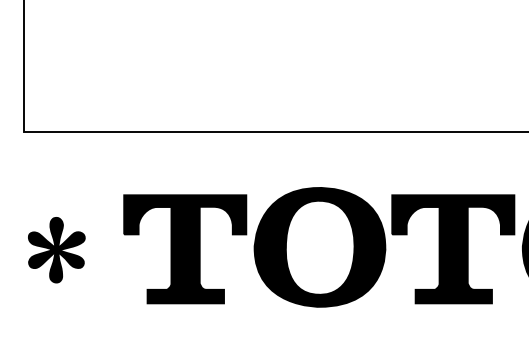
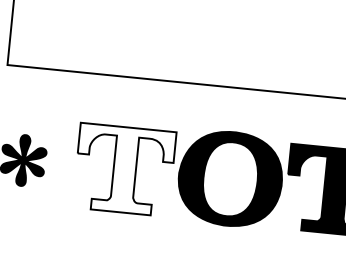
fill: (185, 249) -> (124, 170), removed

